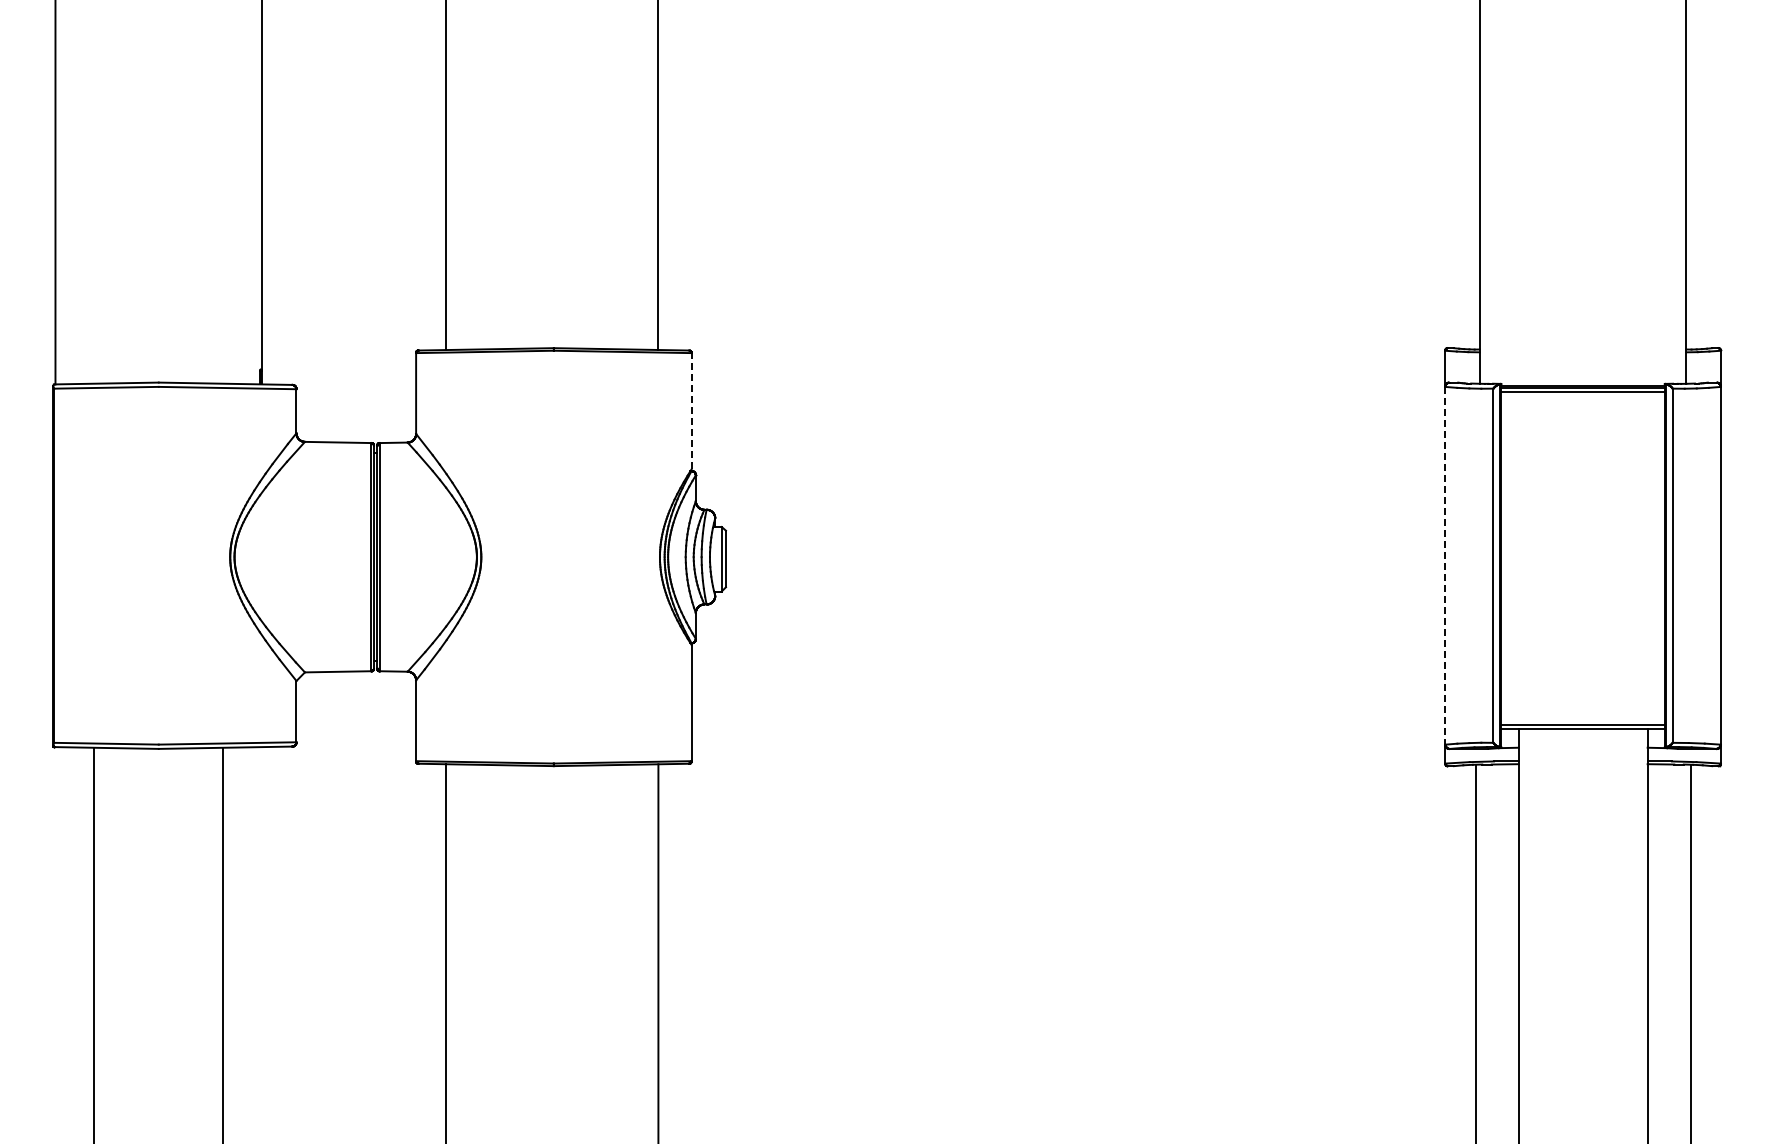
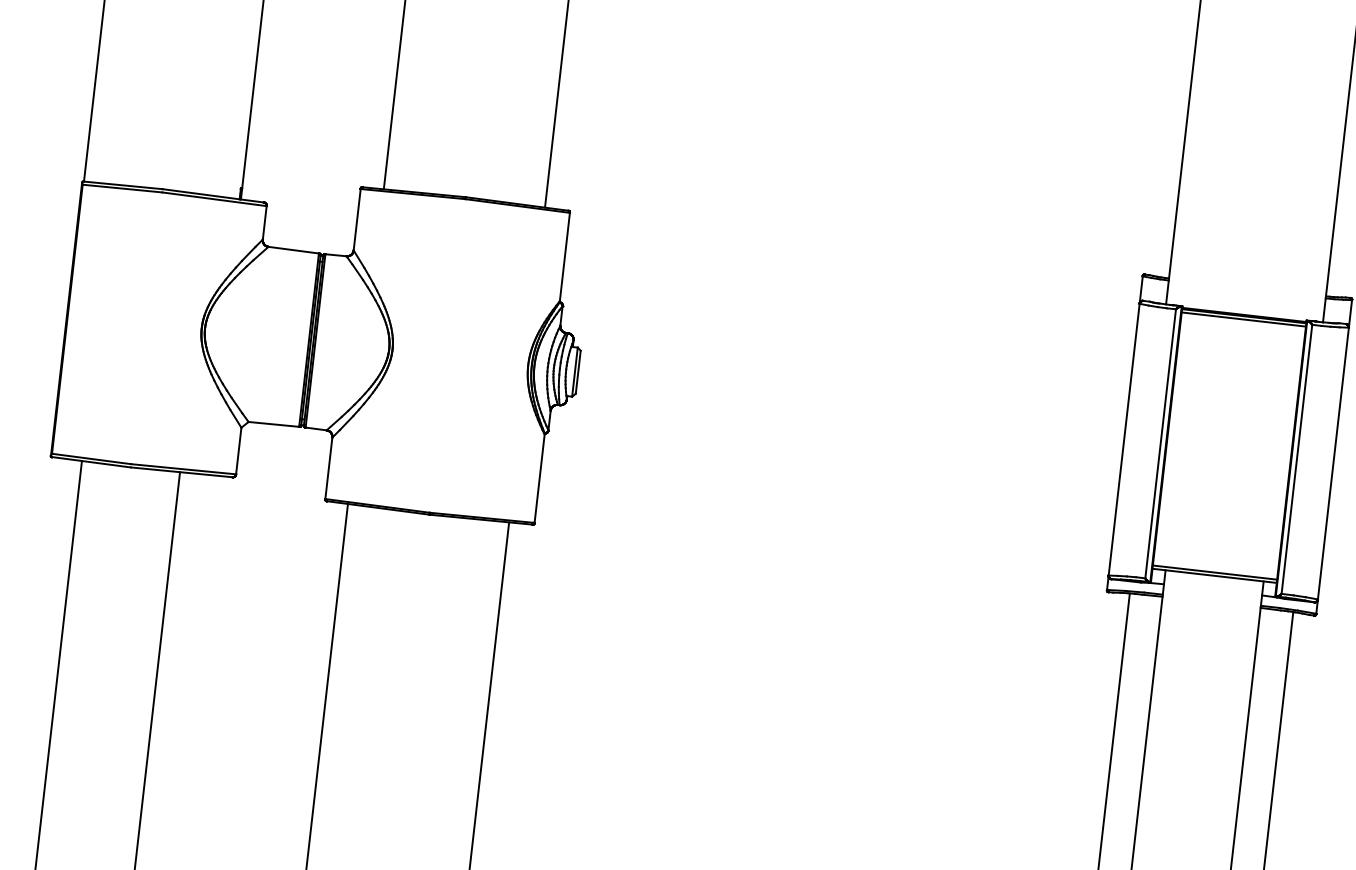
line: (691, 410) -> (564, 256), dashed -> solid
line: (1445, 565) -> (1124, 439), dashed -> solid

